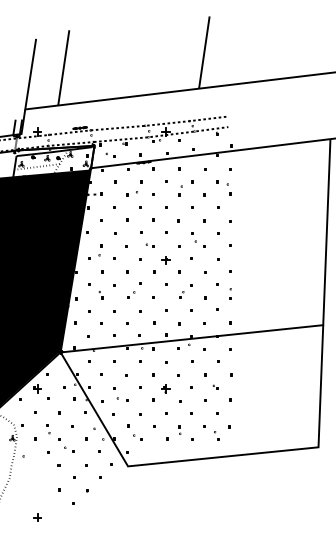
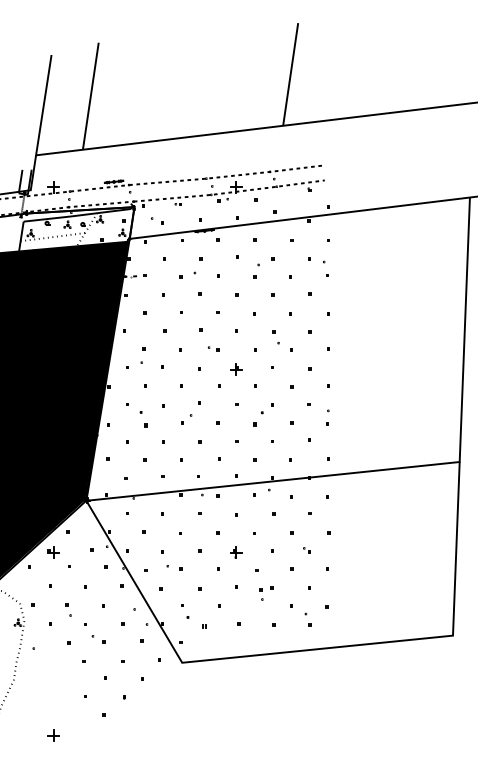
part: (100, 294) -> (143, 418), size x1.6
part: (181, 294) -> (258, 418), size x1.6
part: (179, 430) -> (261, 594), moved
part: (137, 437) -> (195, 621), size x1.6

